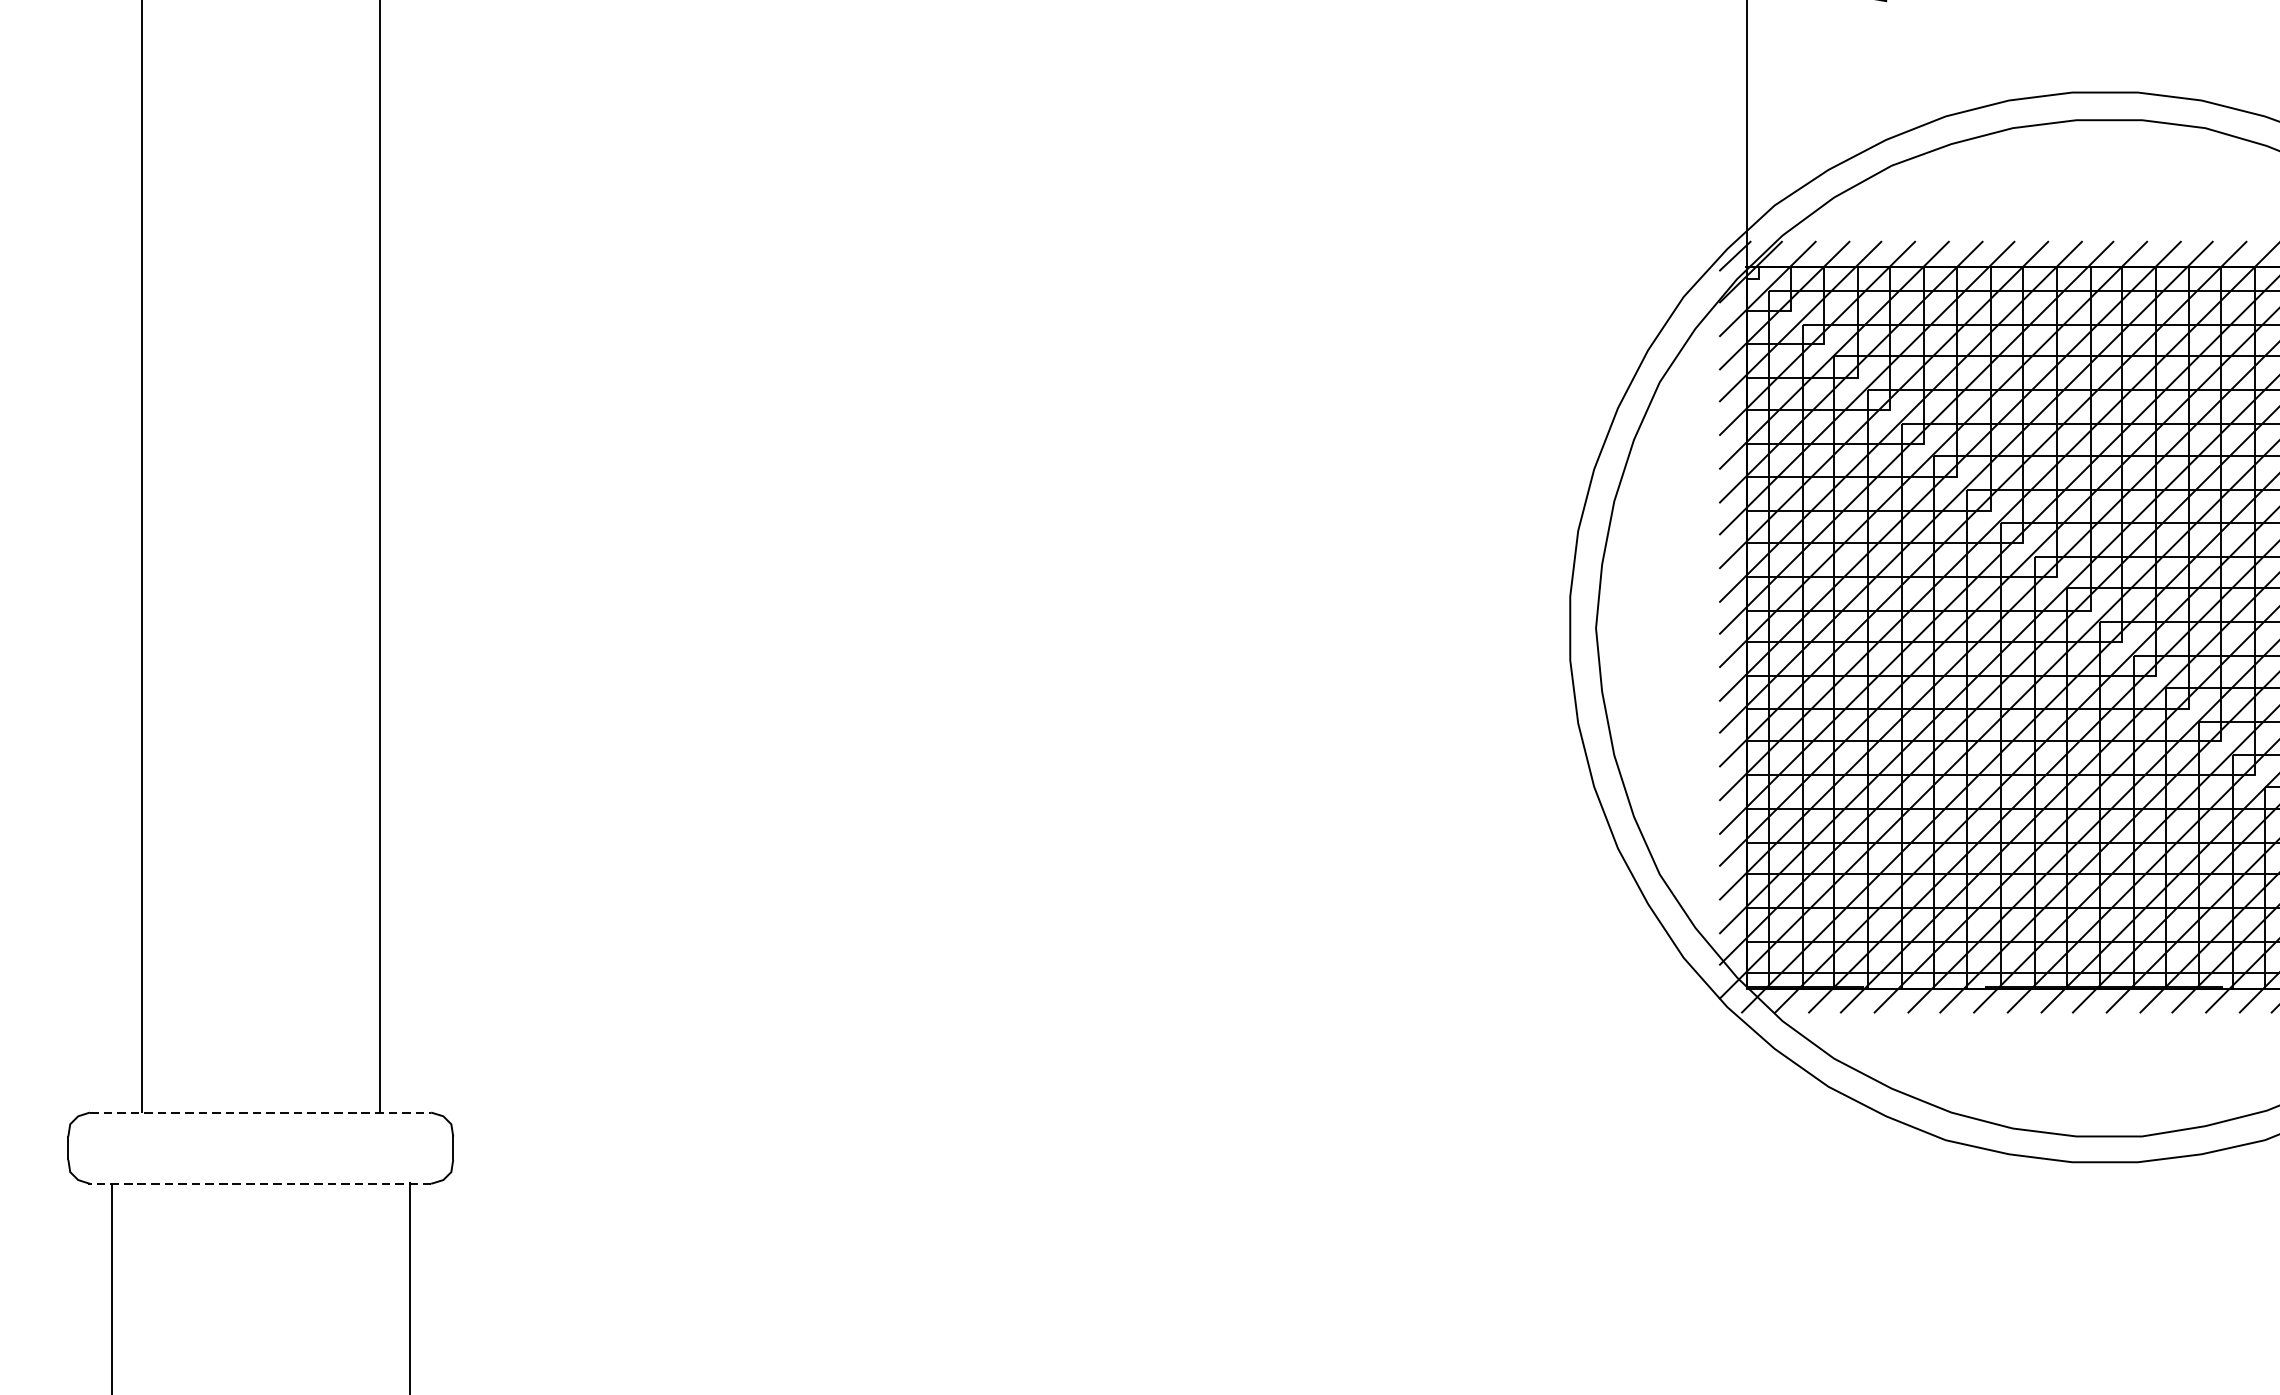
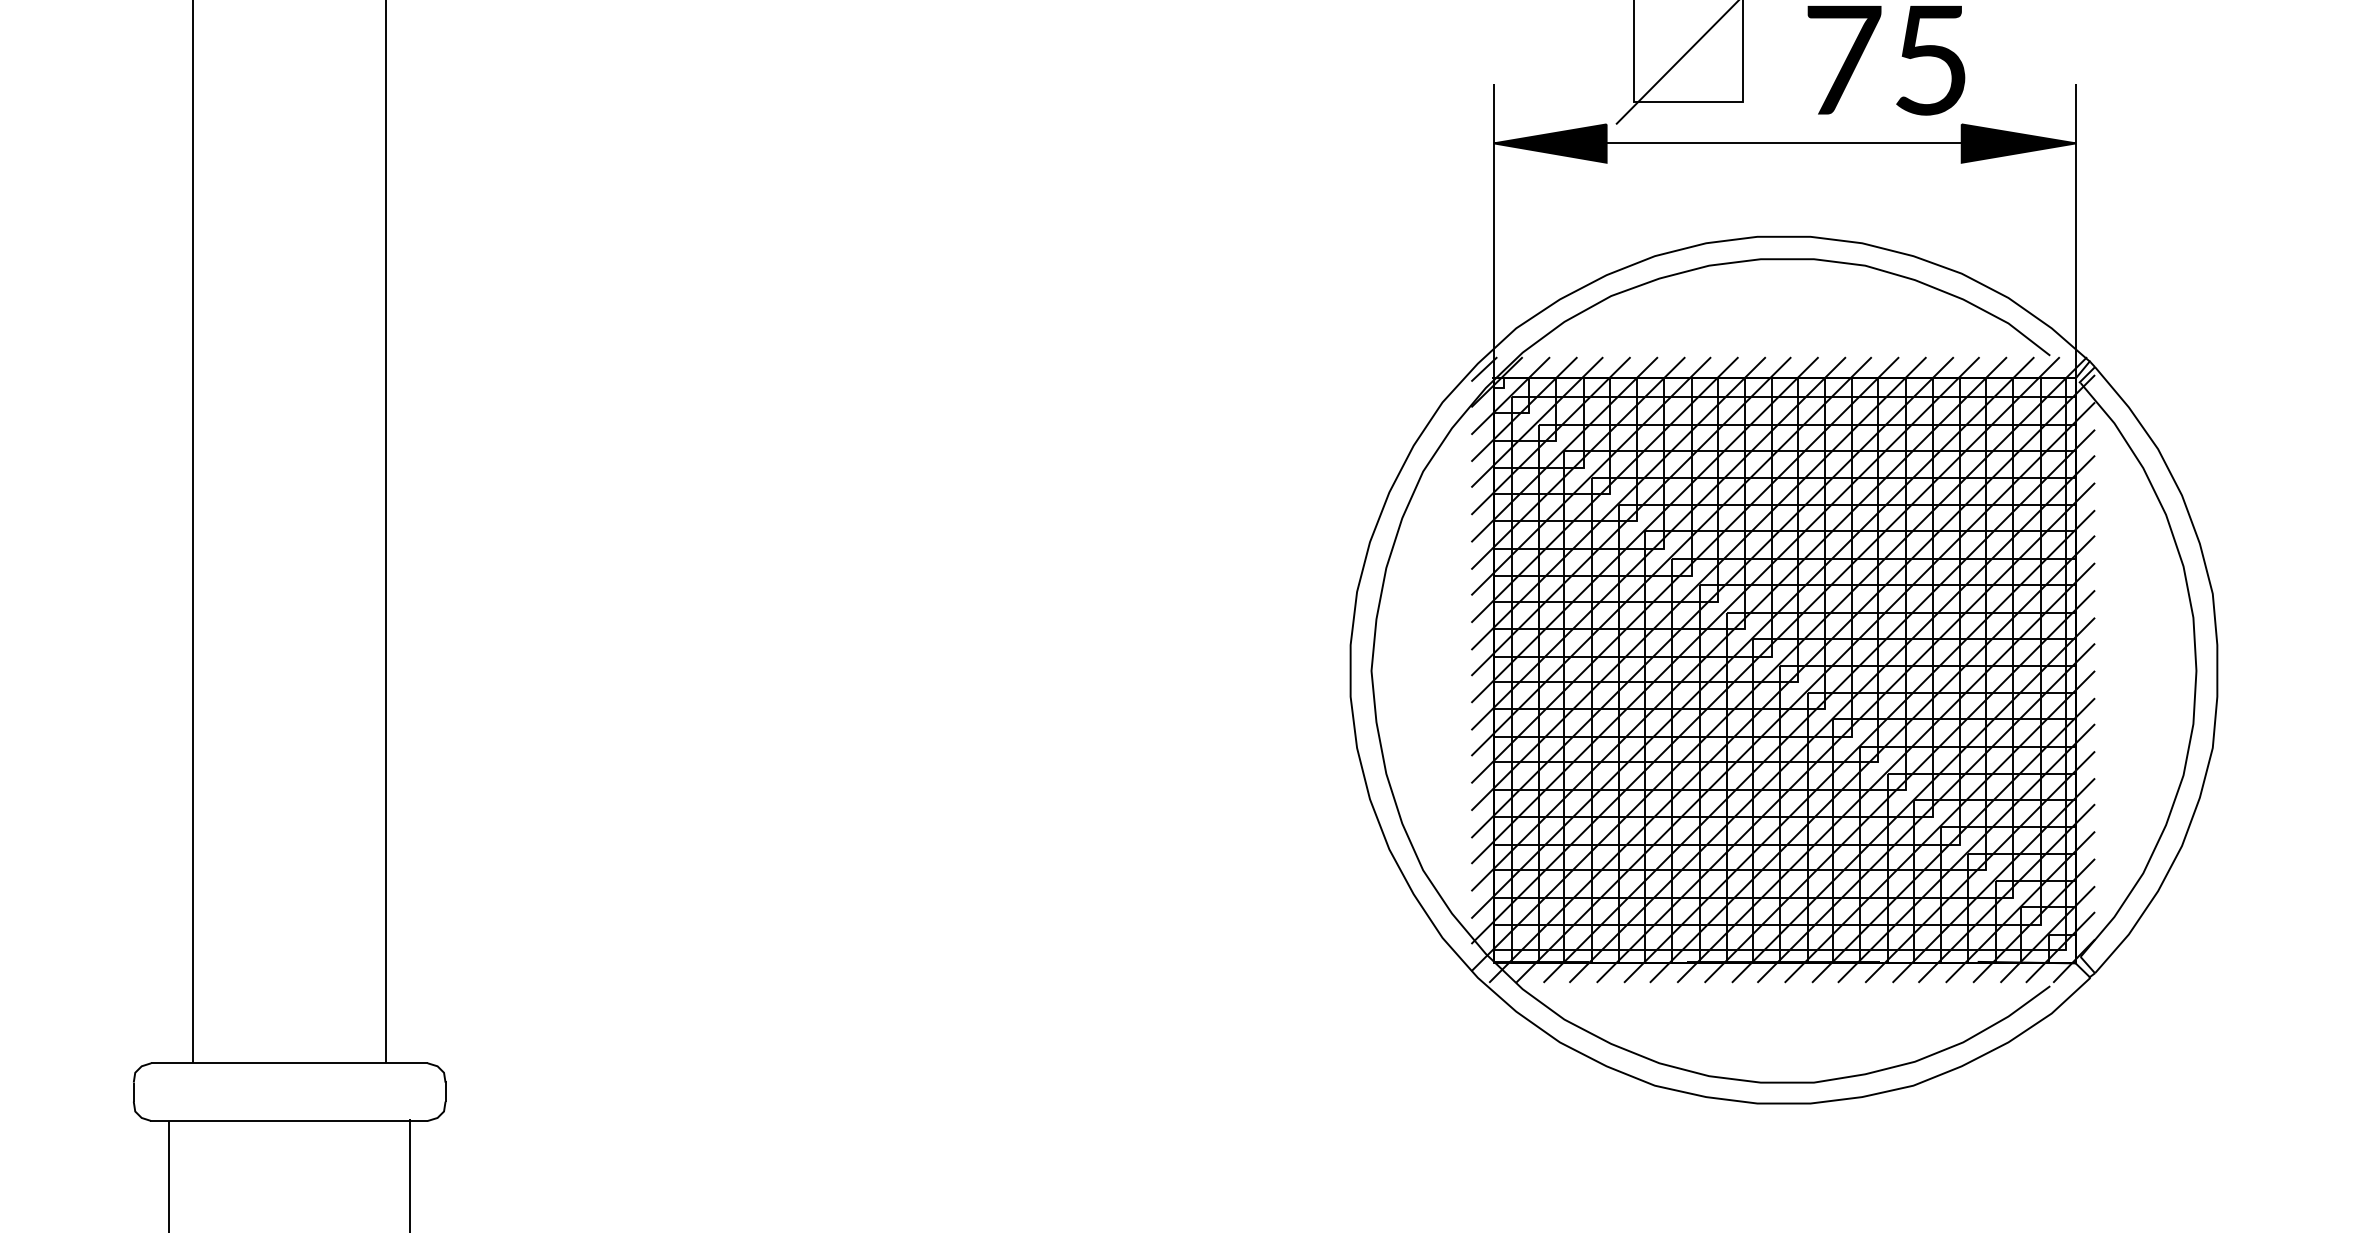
line: (260, 1112) -> (289, 1063), dashed -> solid
line: (259, 1184) -> (288, 1121), dashed -> solid

